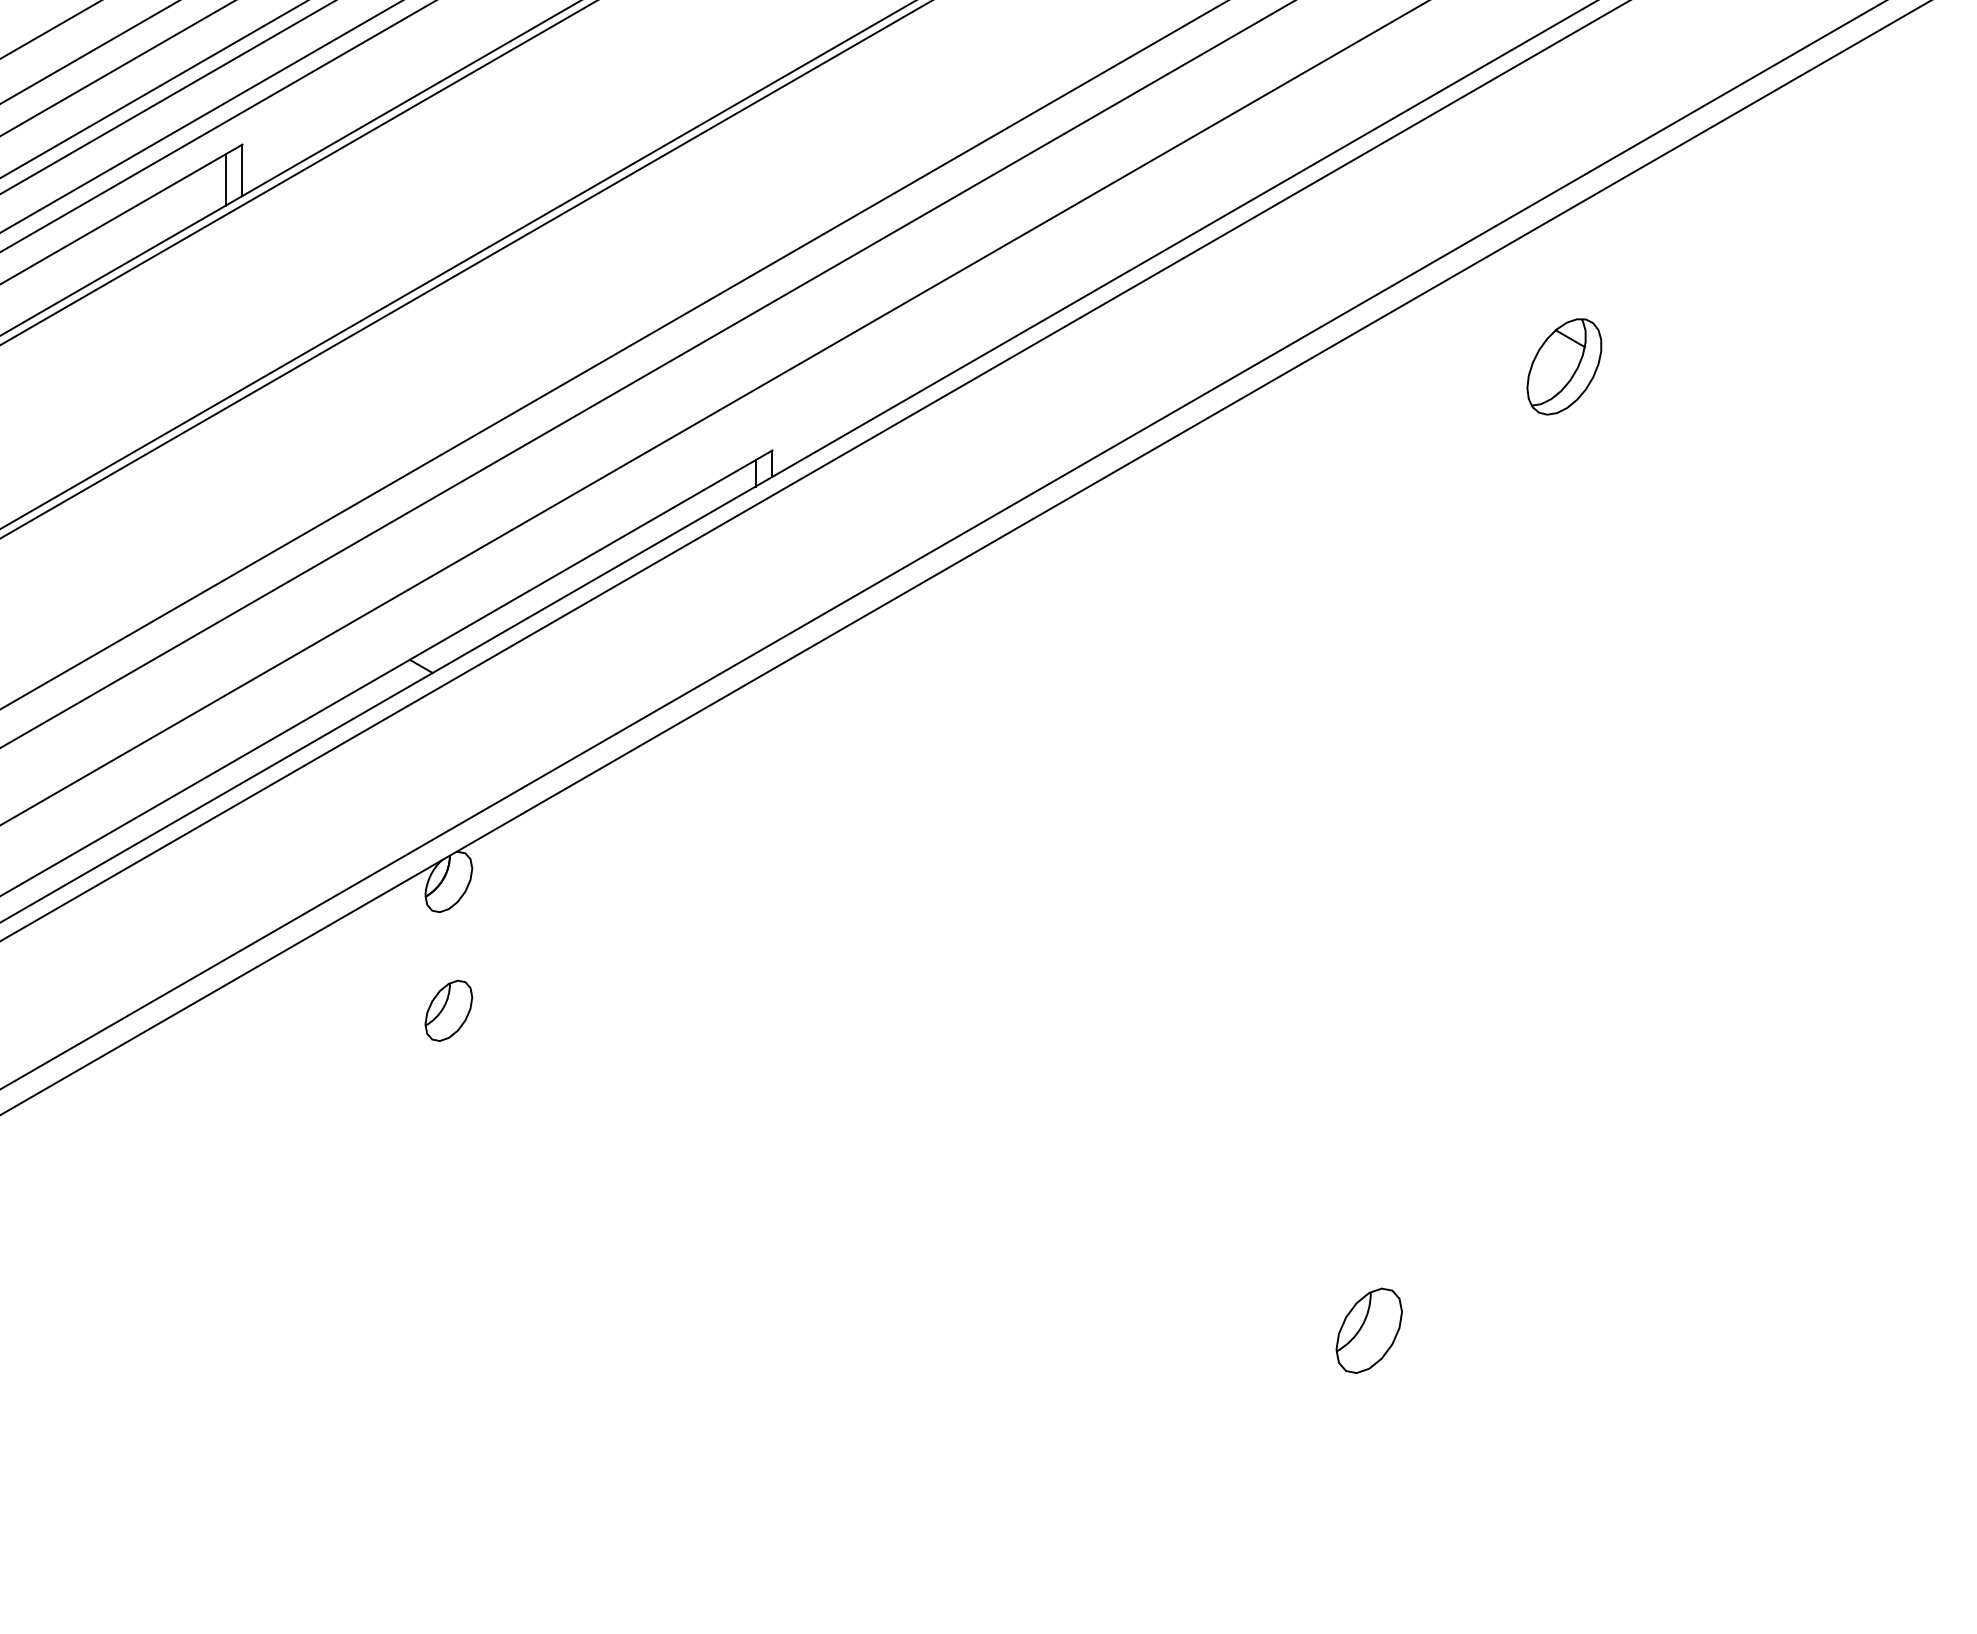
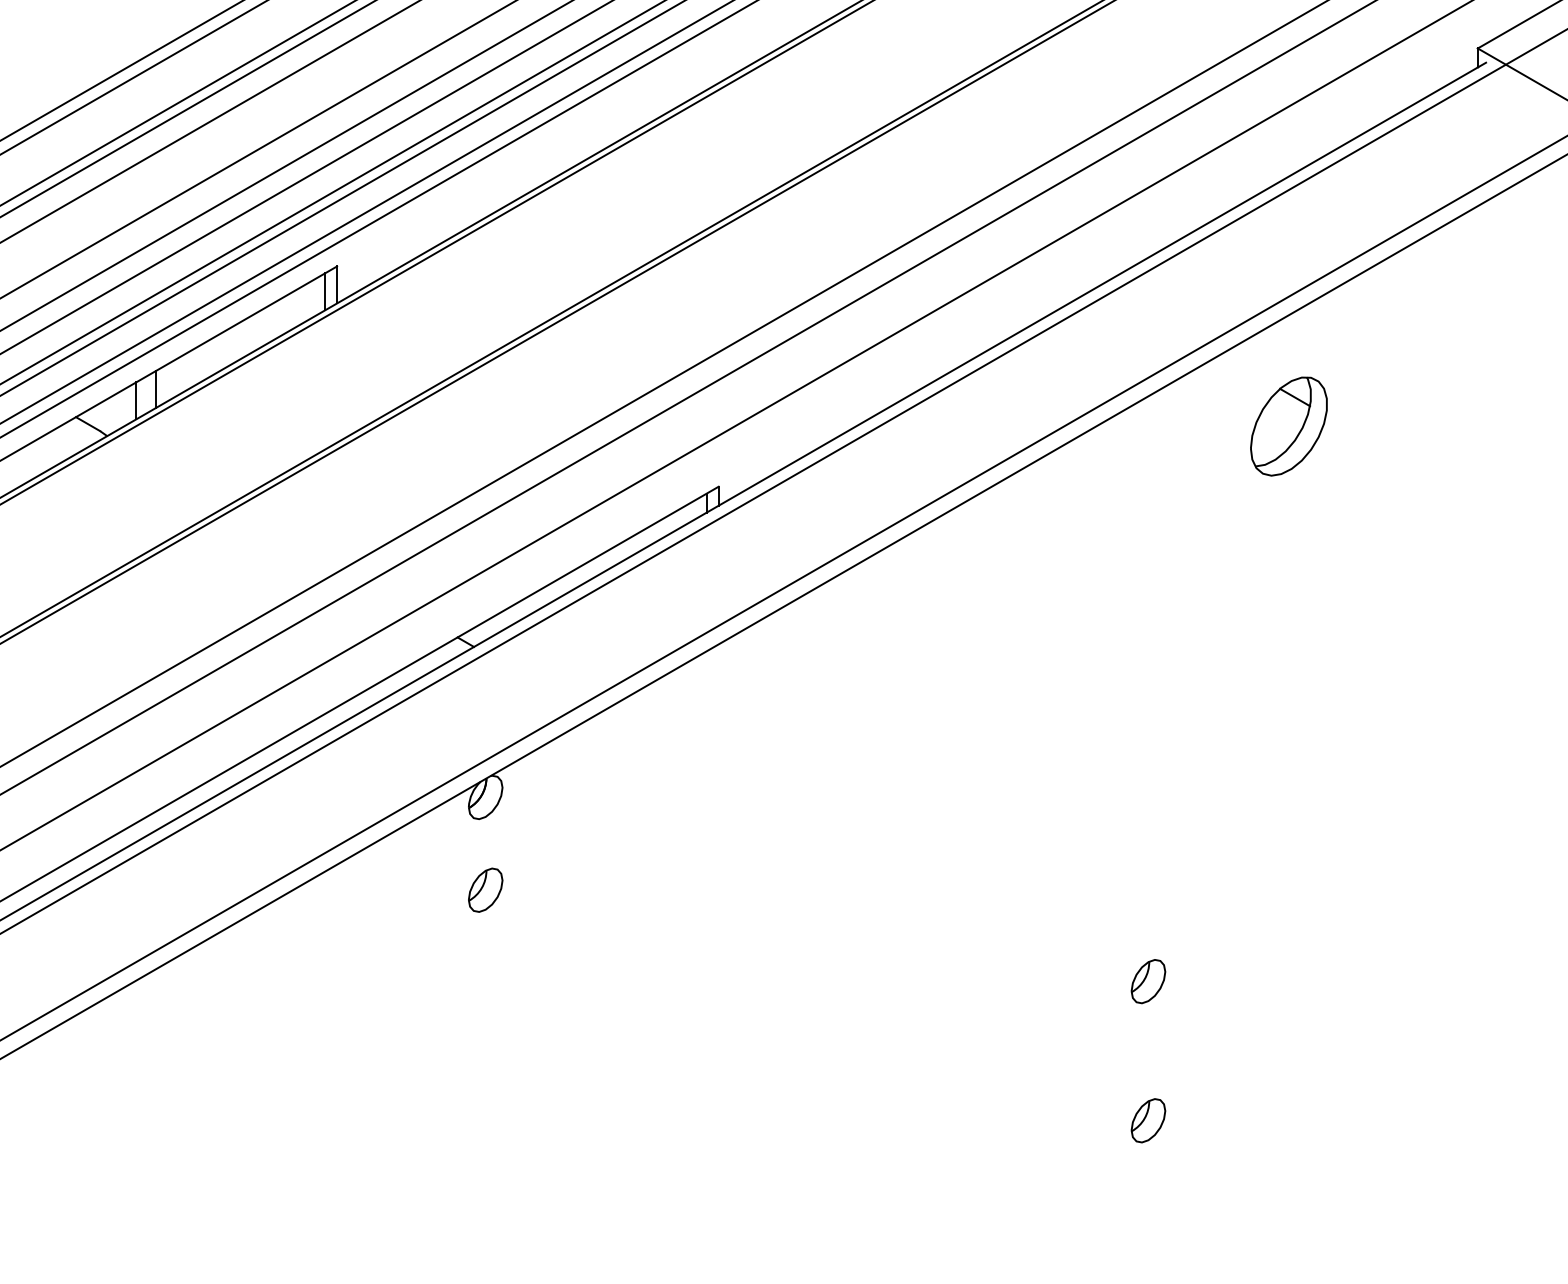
part: (1563, 366) -> (1288, 426), size x1.43
part: (1369, 1137) -> (1148, 981), added
part: (1369, 1330) -> (1148, 1120), size x0.71

